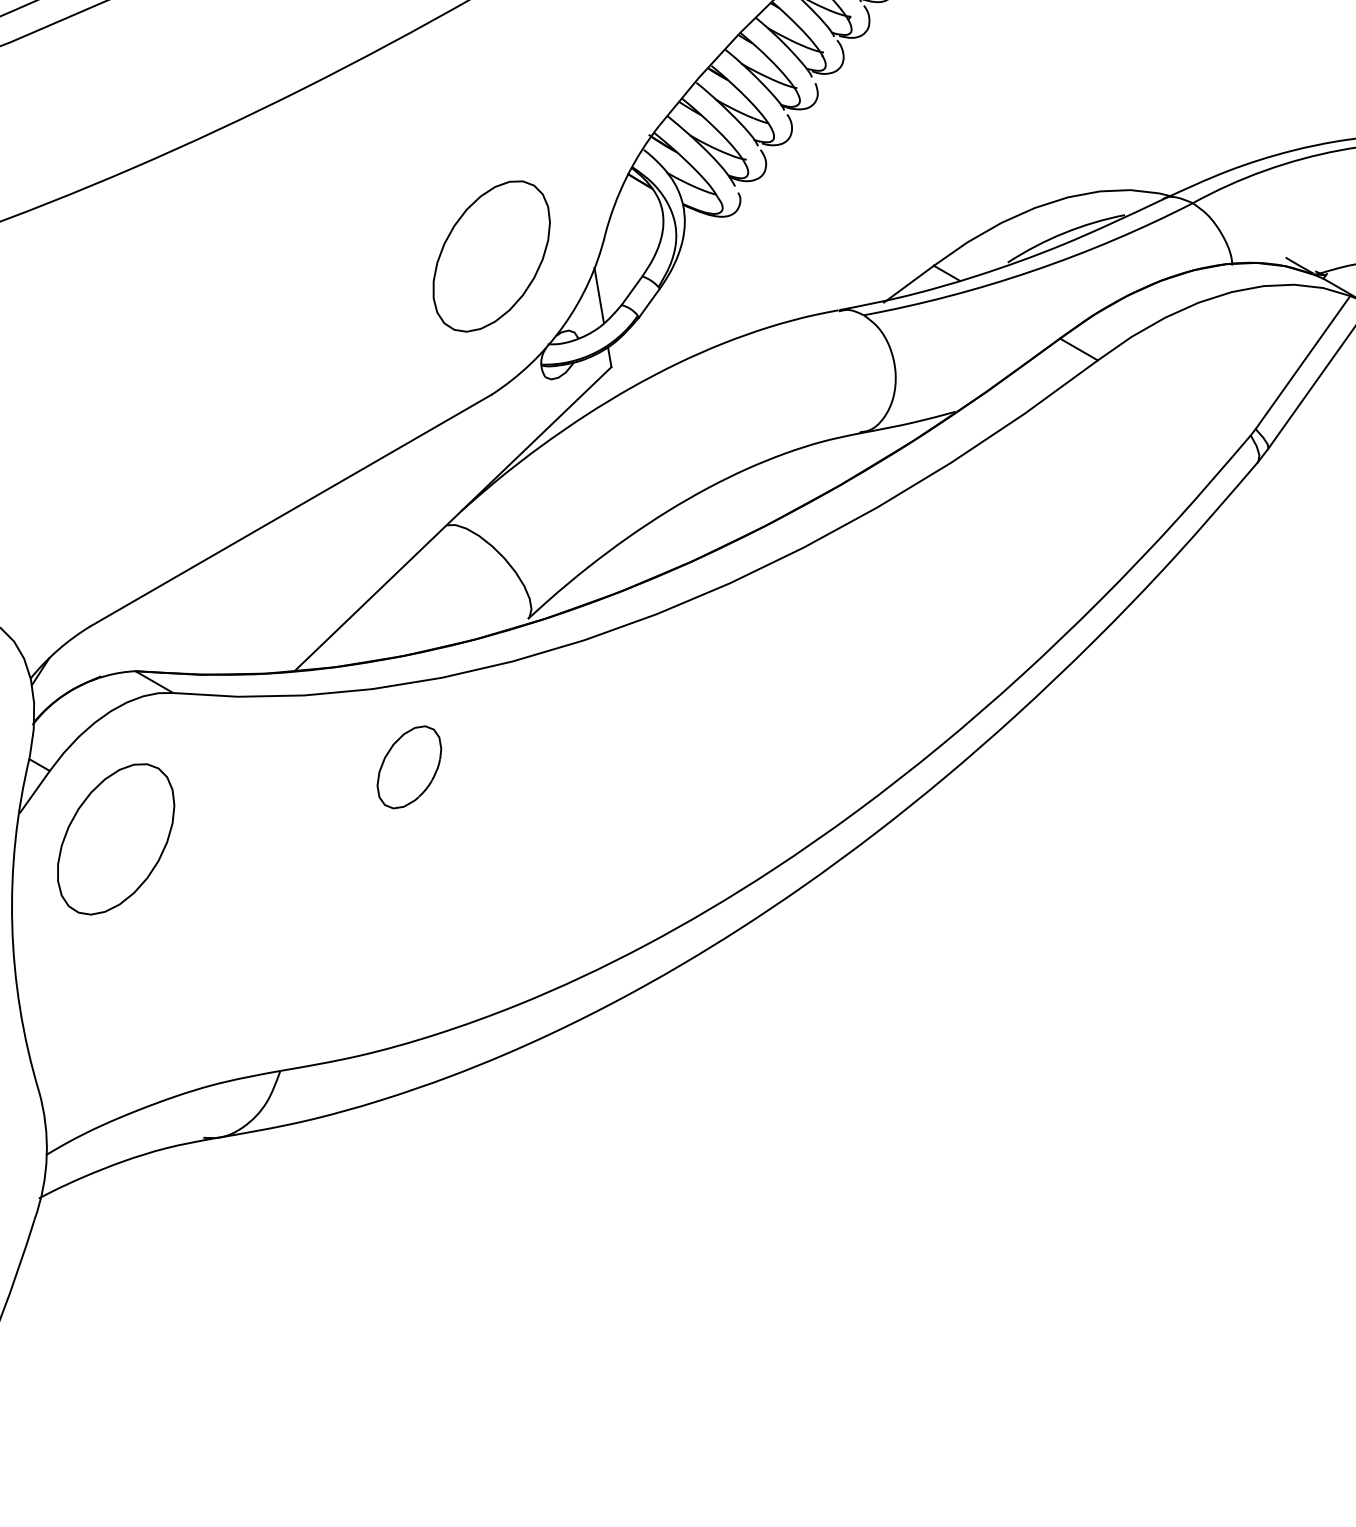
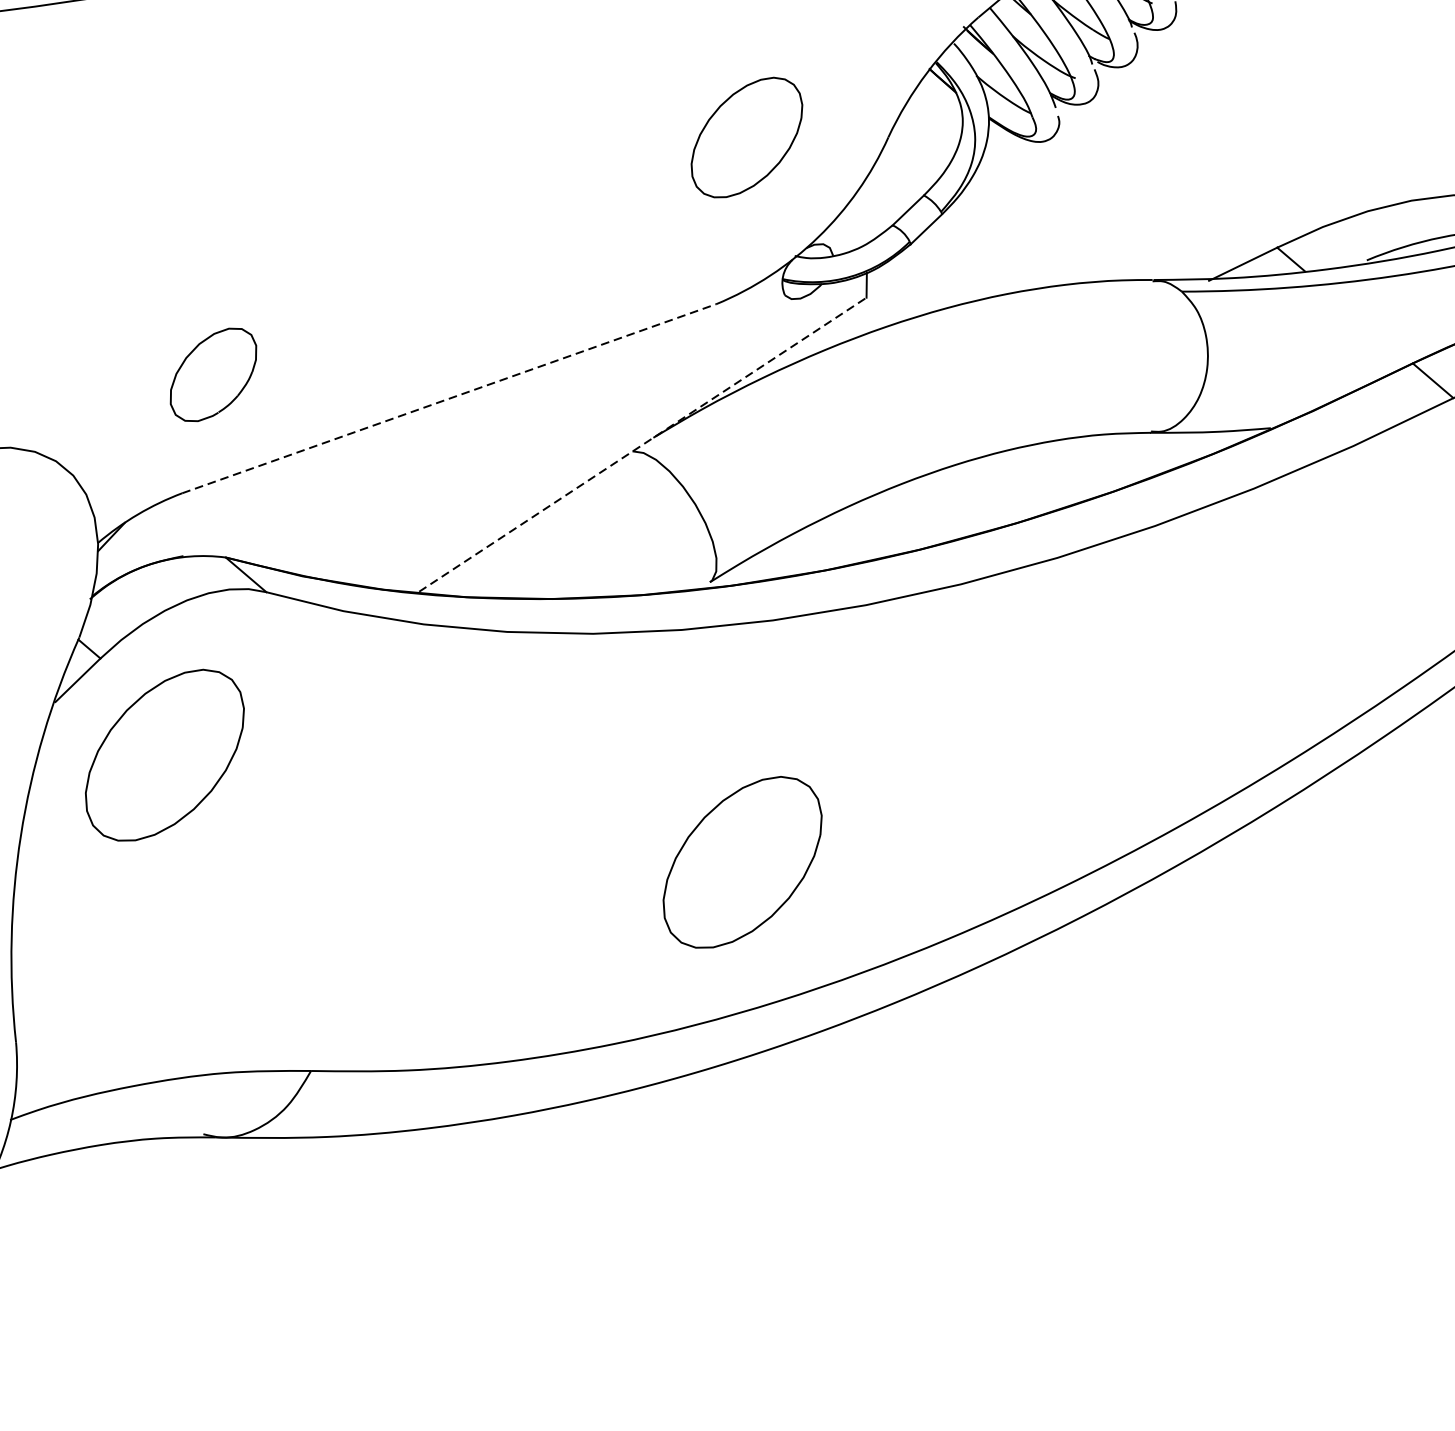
part: (491, 256) -> (746, 137), size x0.7
line: (598, 295) -> (866, 208), removed
line: (291, 510) -> (449, 398), solid -> dashed
line: (453, 518) -> (642, 444), solid -> dashed
part: (409, 767) -> (213, 375), moved
part: (596, 839) -> (743, 862), added

